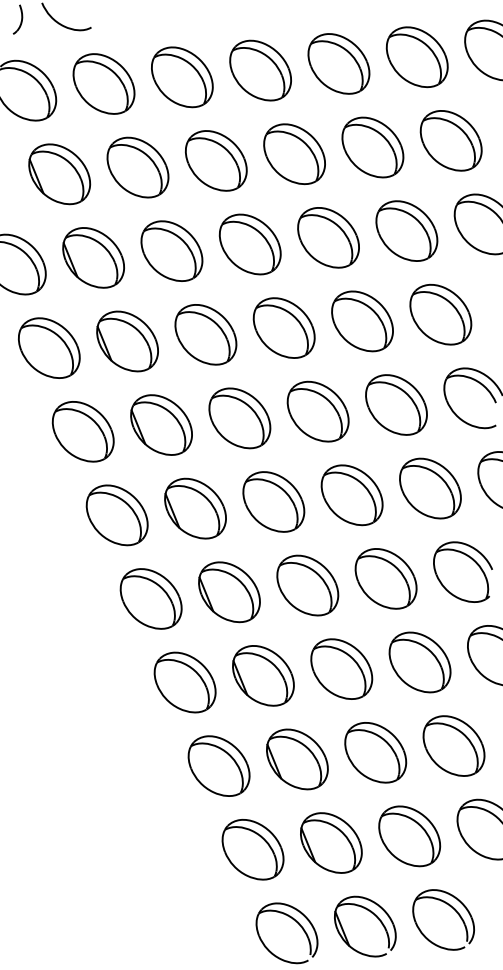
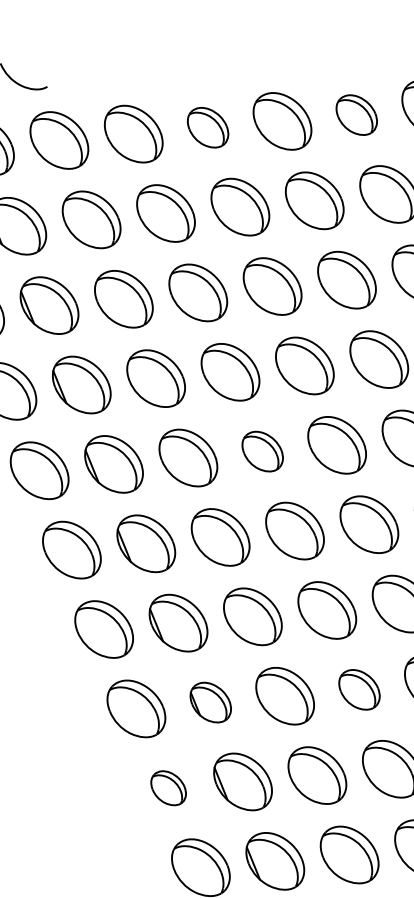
part: (416, 57) -> (356, 115), size x0.7
part: (260, 70) -> (207, 127), size x0.7
part: (317, 411) -> (262, 451), size x0.7
part: (419, 662) -> (358, 689), size x0.7
part: (263, 675) -> (210, 702), size x0.7
part: (218, 765) -> (168, 787), size x0.6

